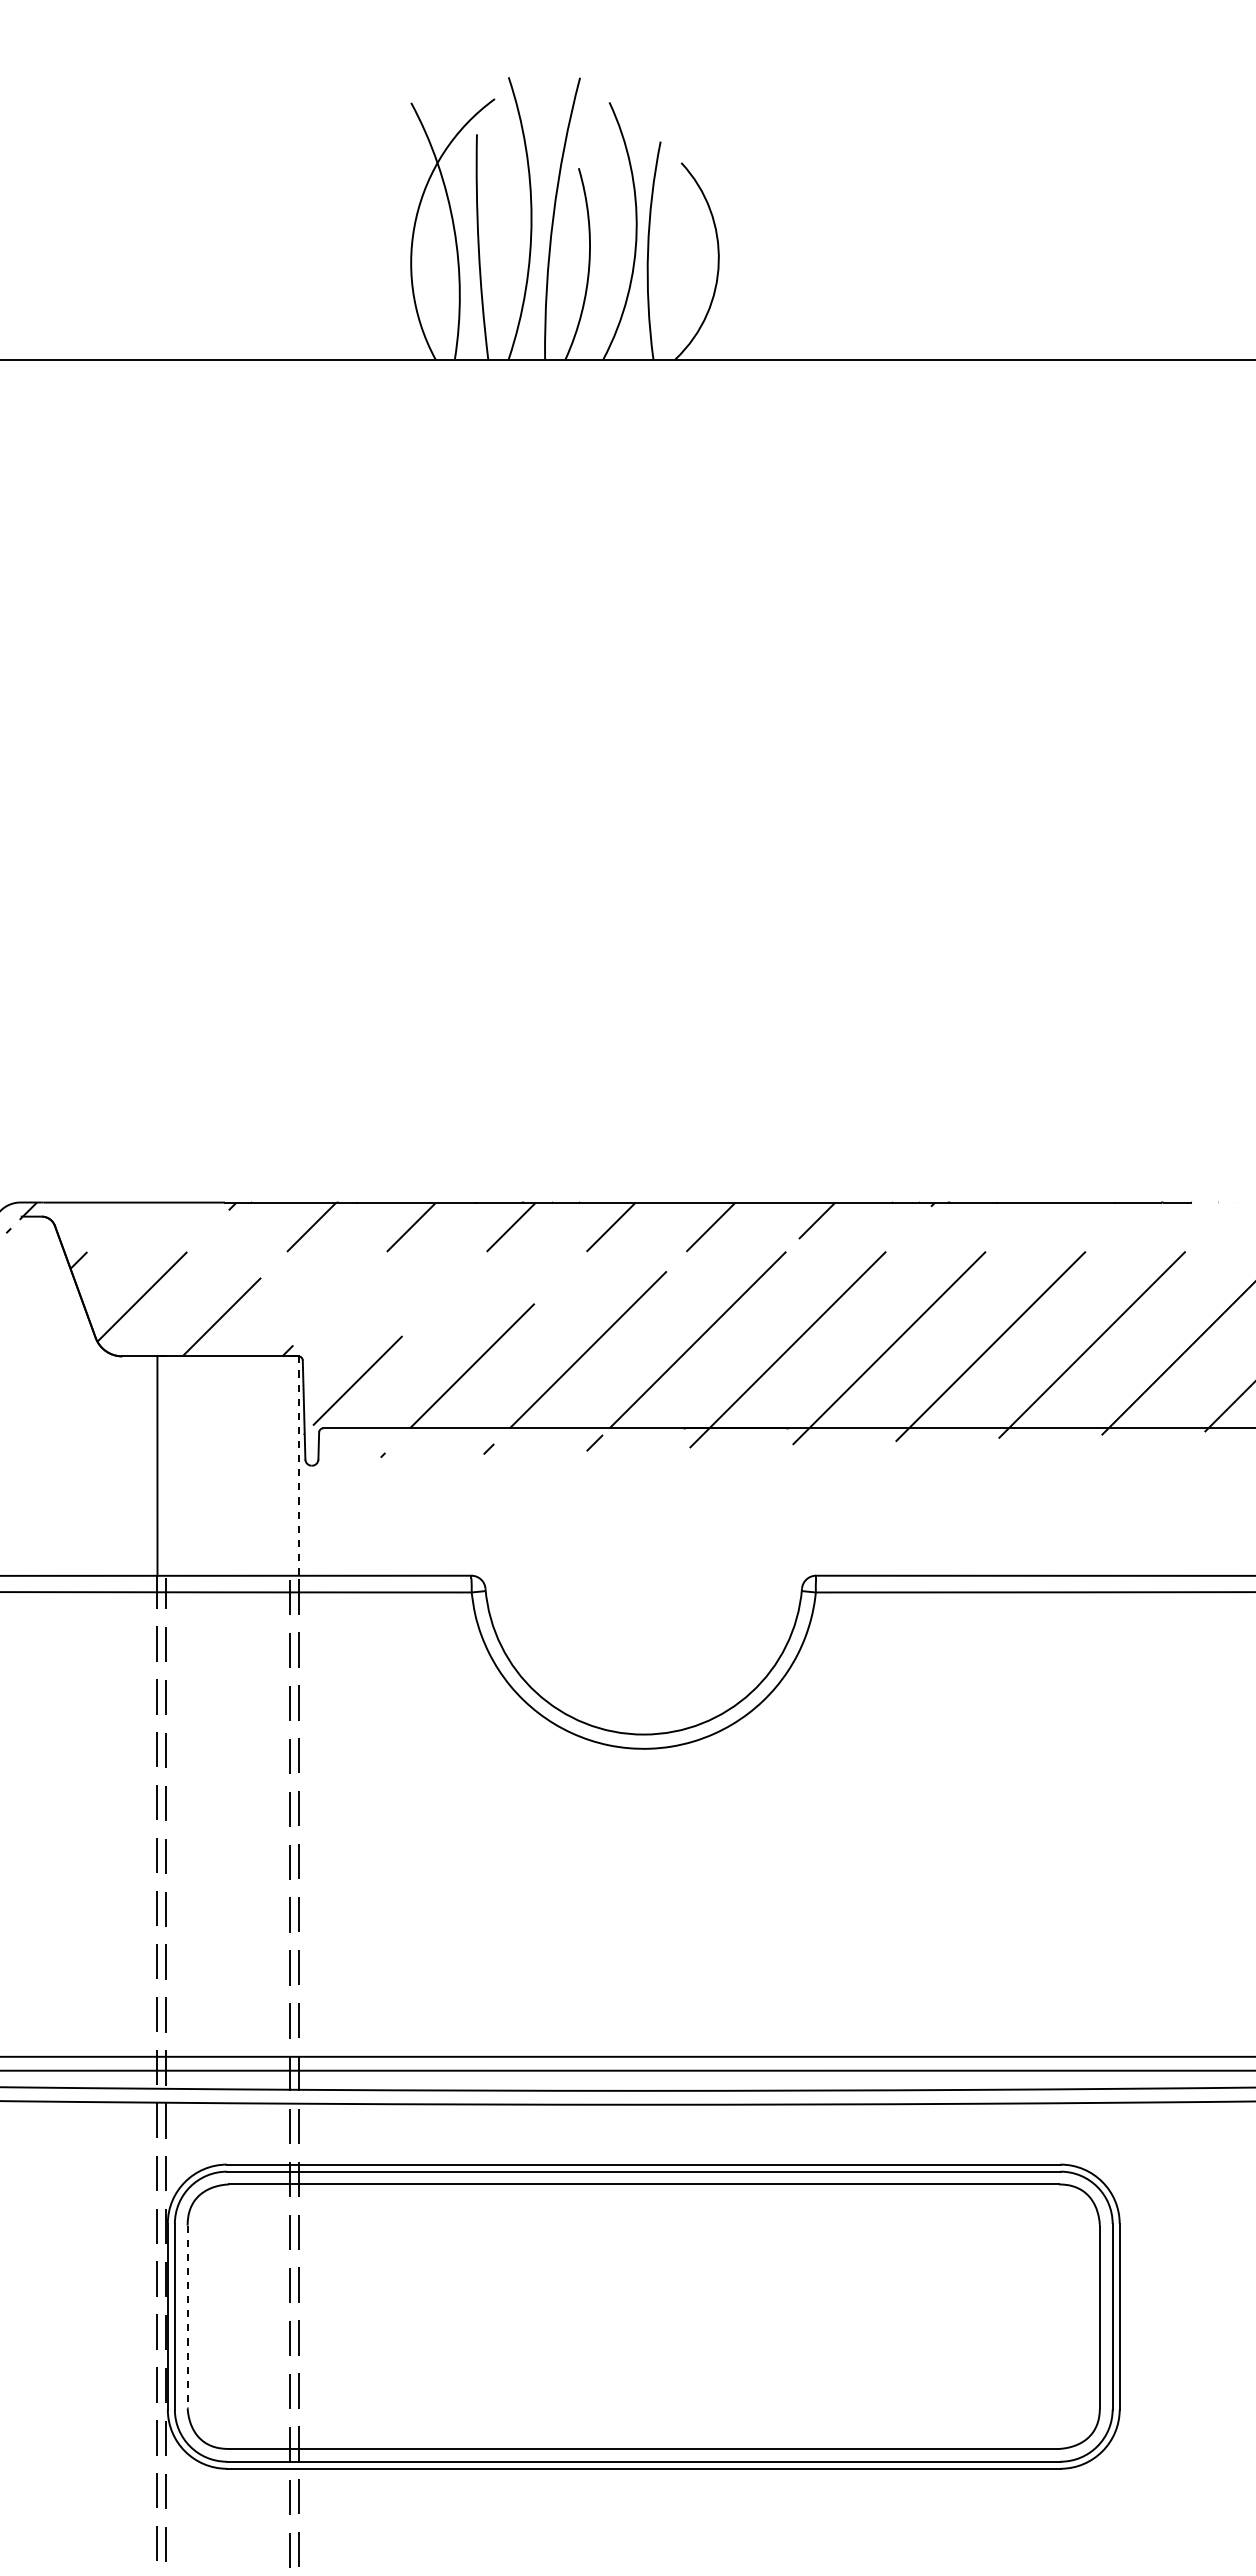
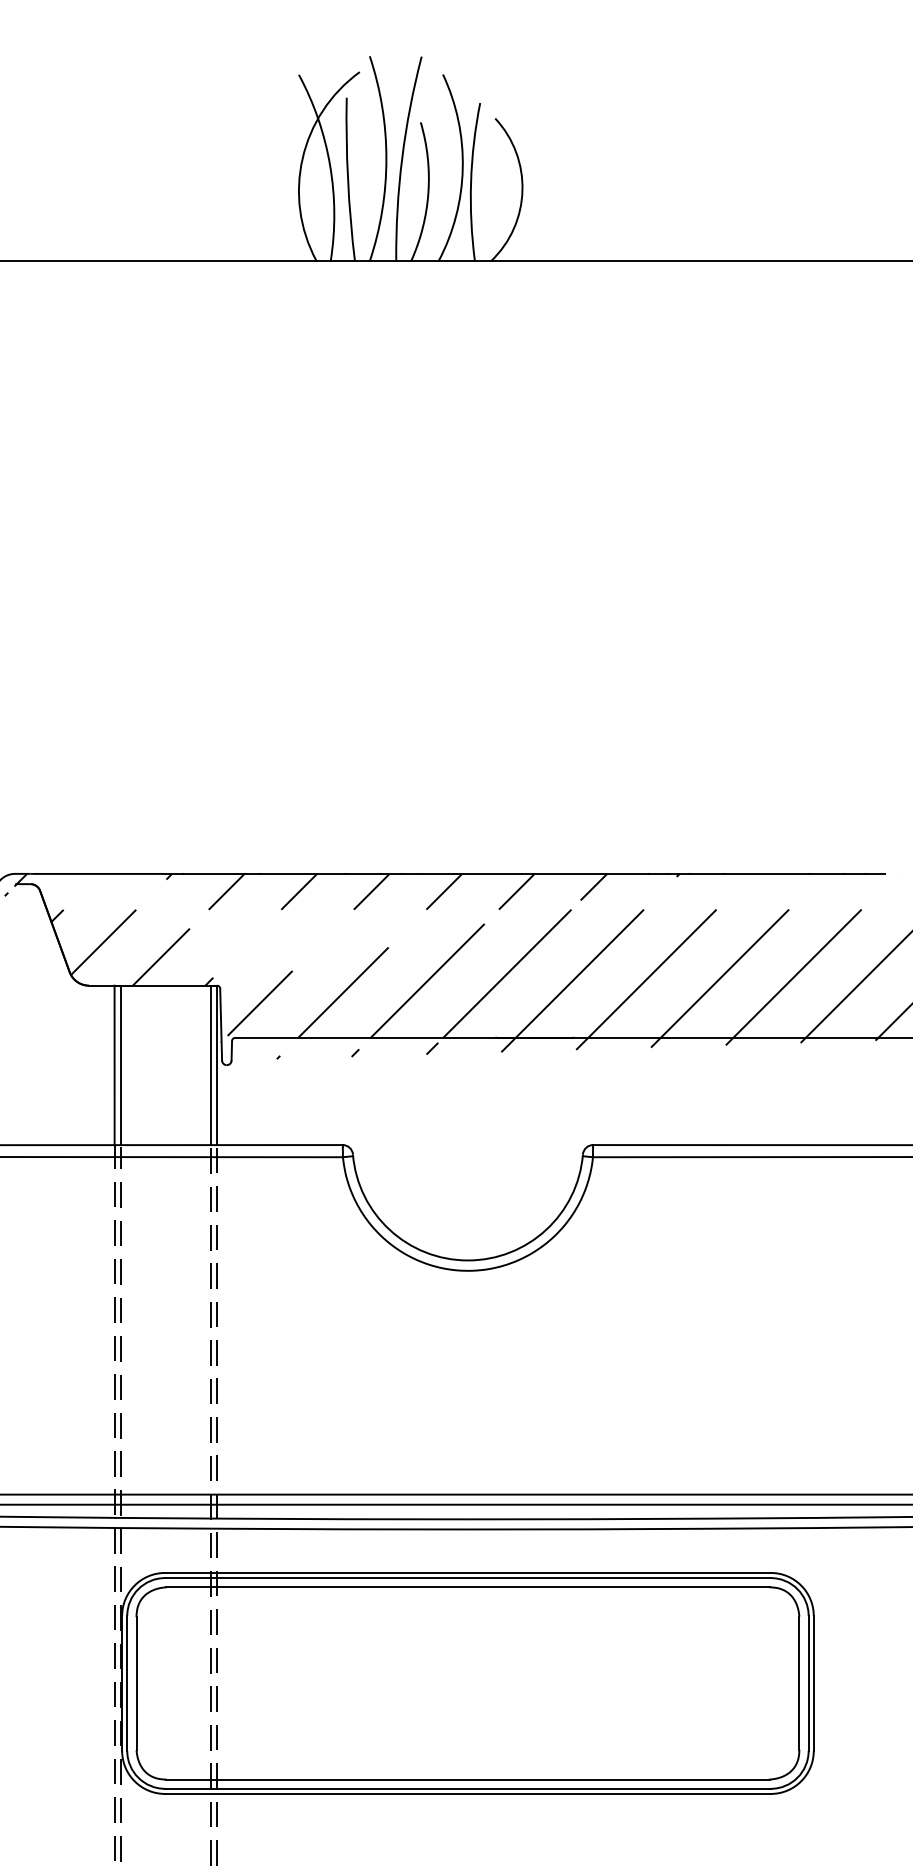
line: (1205, 1202) -> (876, 873), added
line: (166, 1465) -> (121, 1064), added
line: (289, 1465) -> (210, 1064), added
line: (298, 1466) -> (217, 1065), dashed -> solid
line: (187, 2317) -> (136, 1684), dashed -> solid

